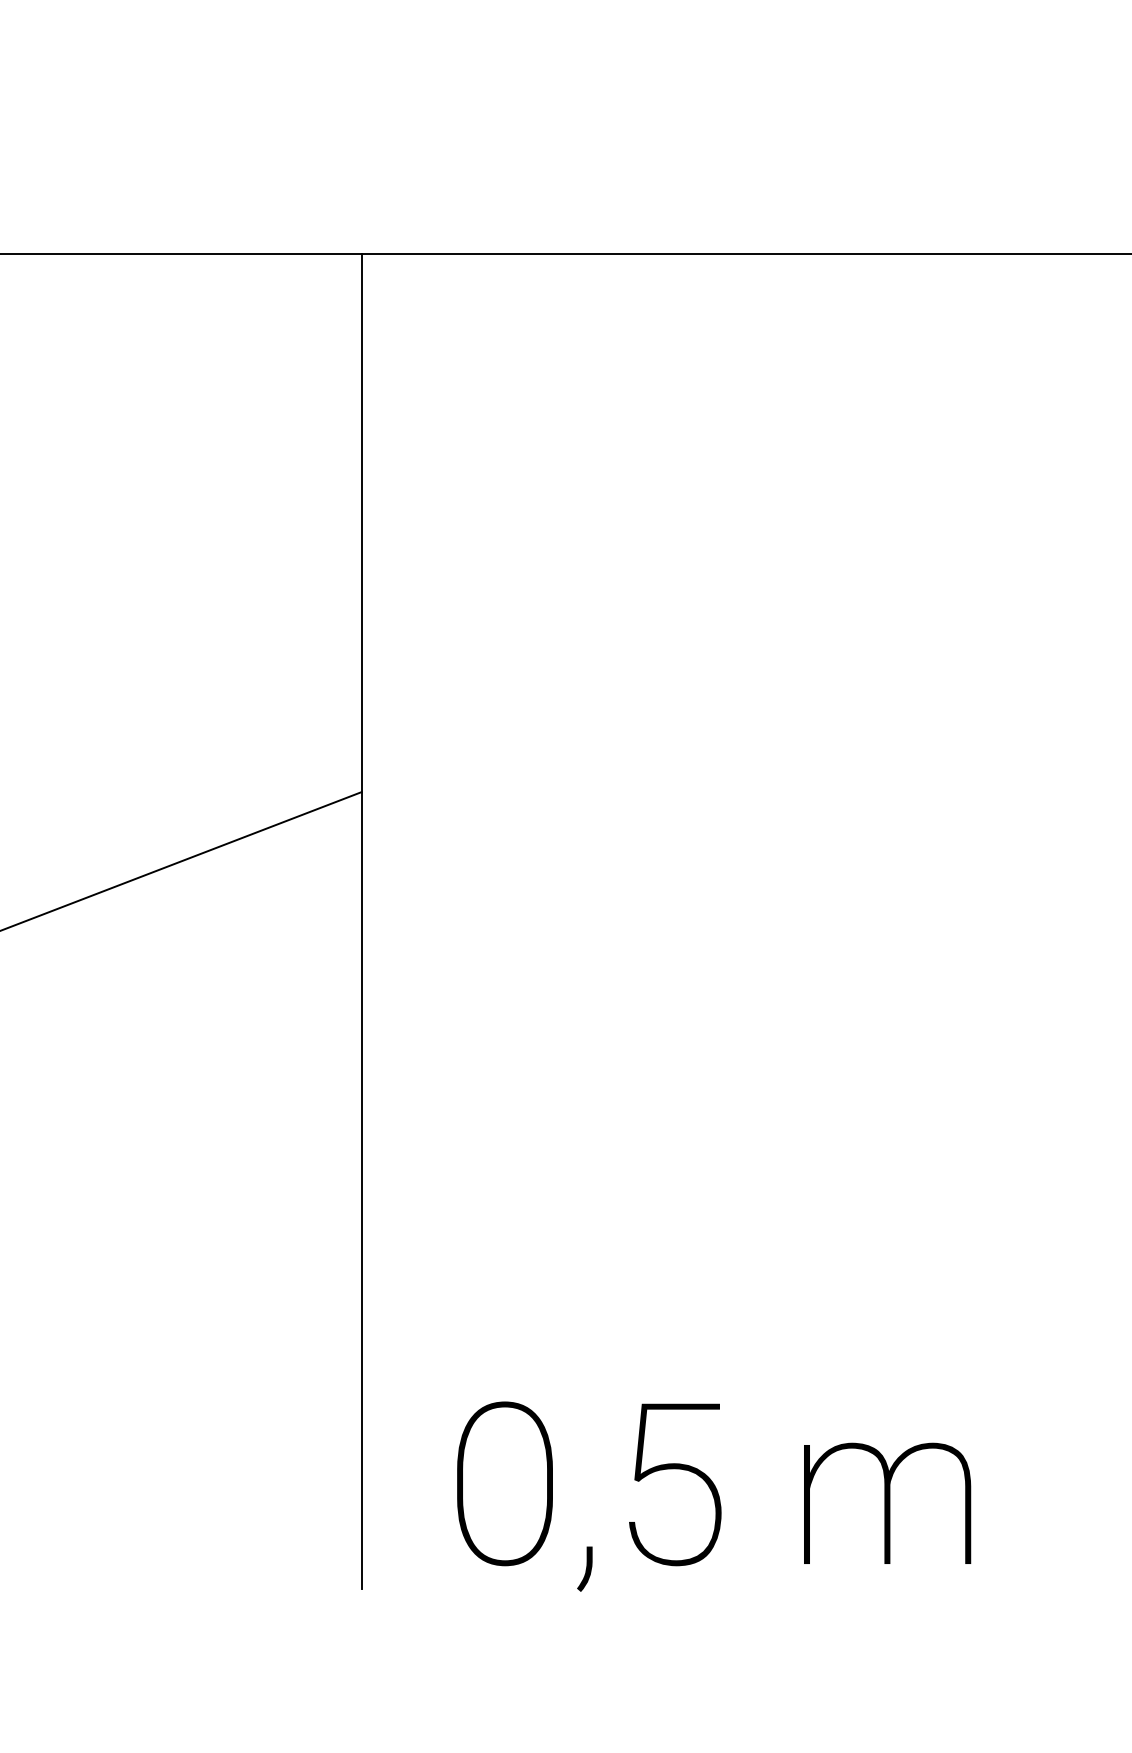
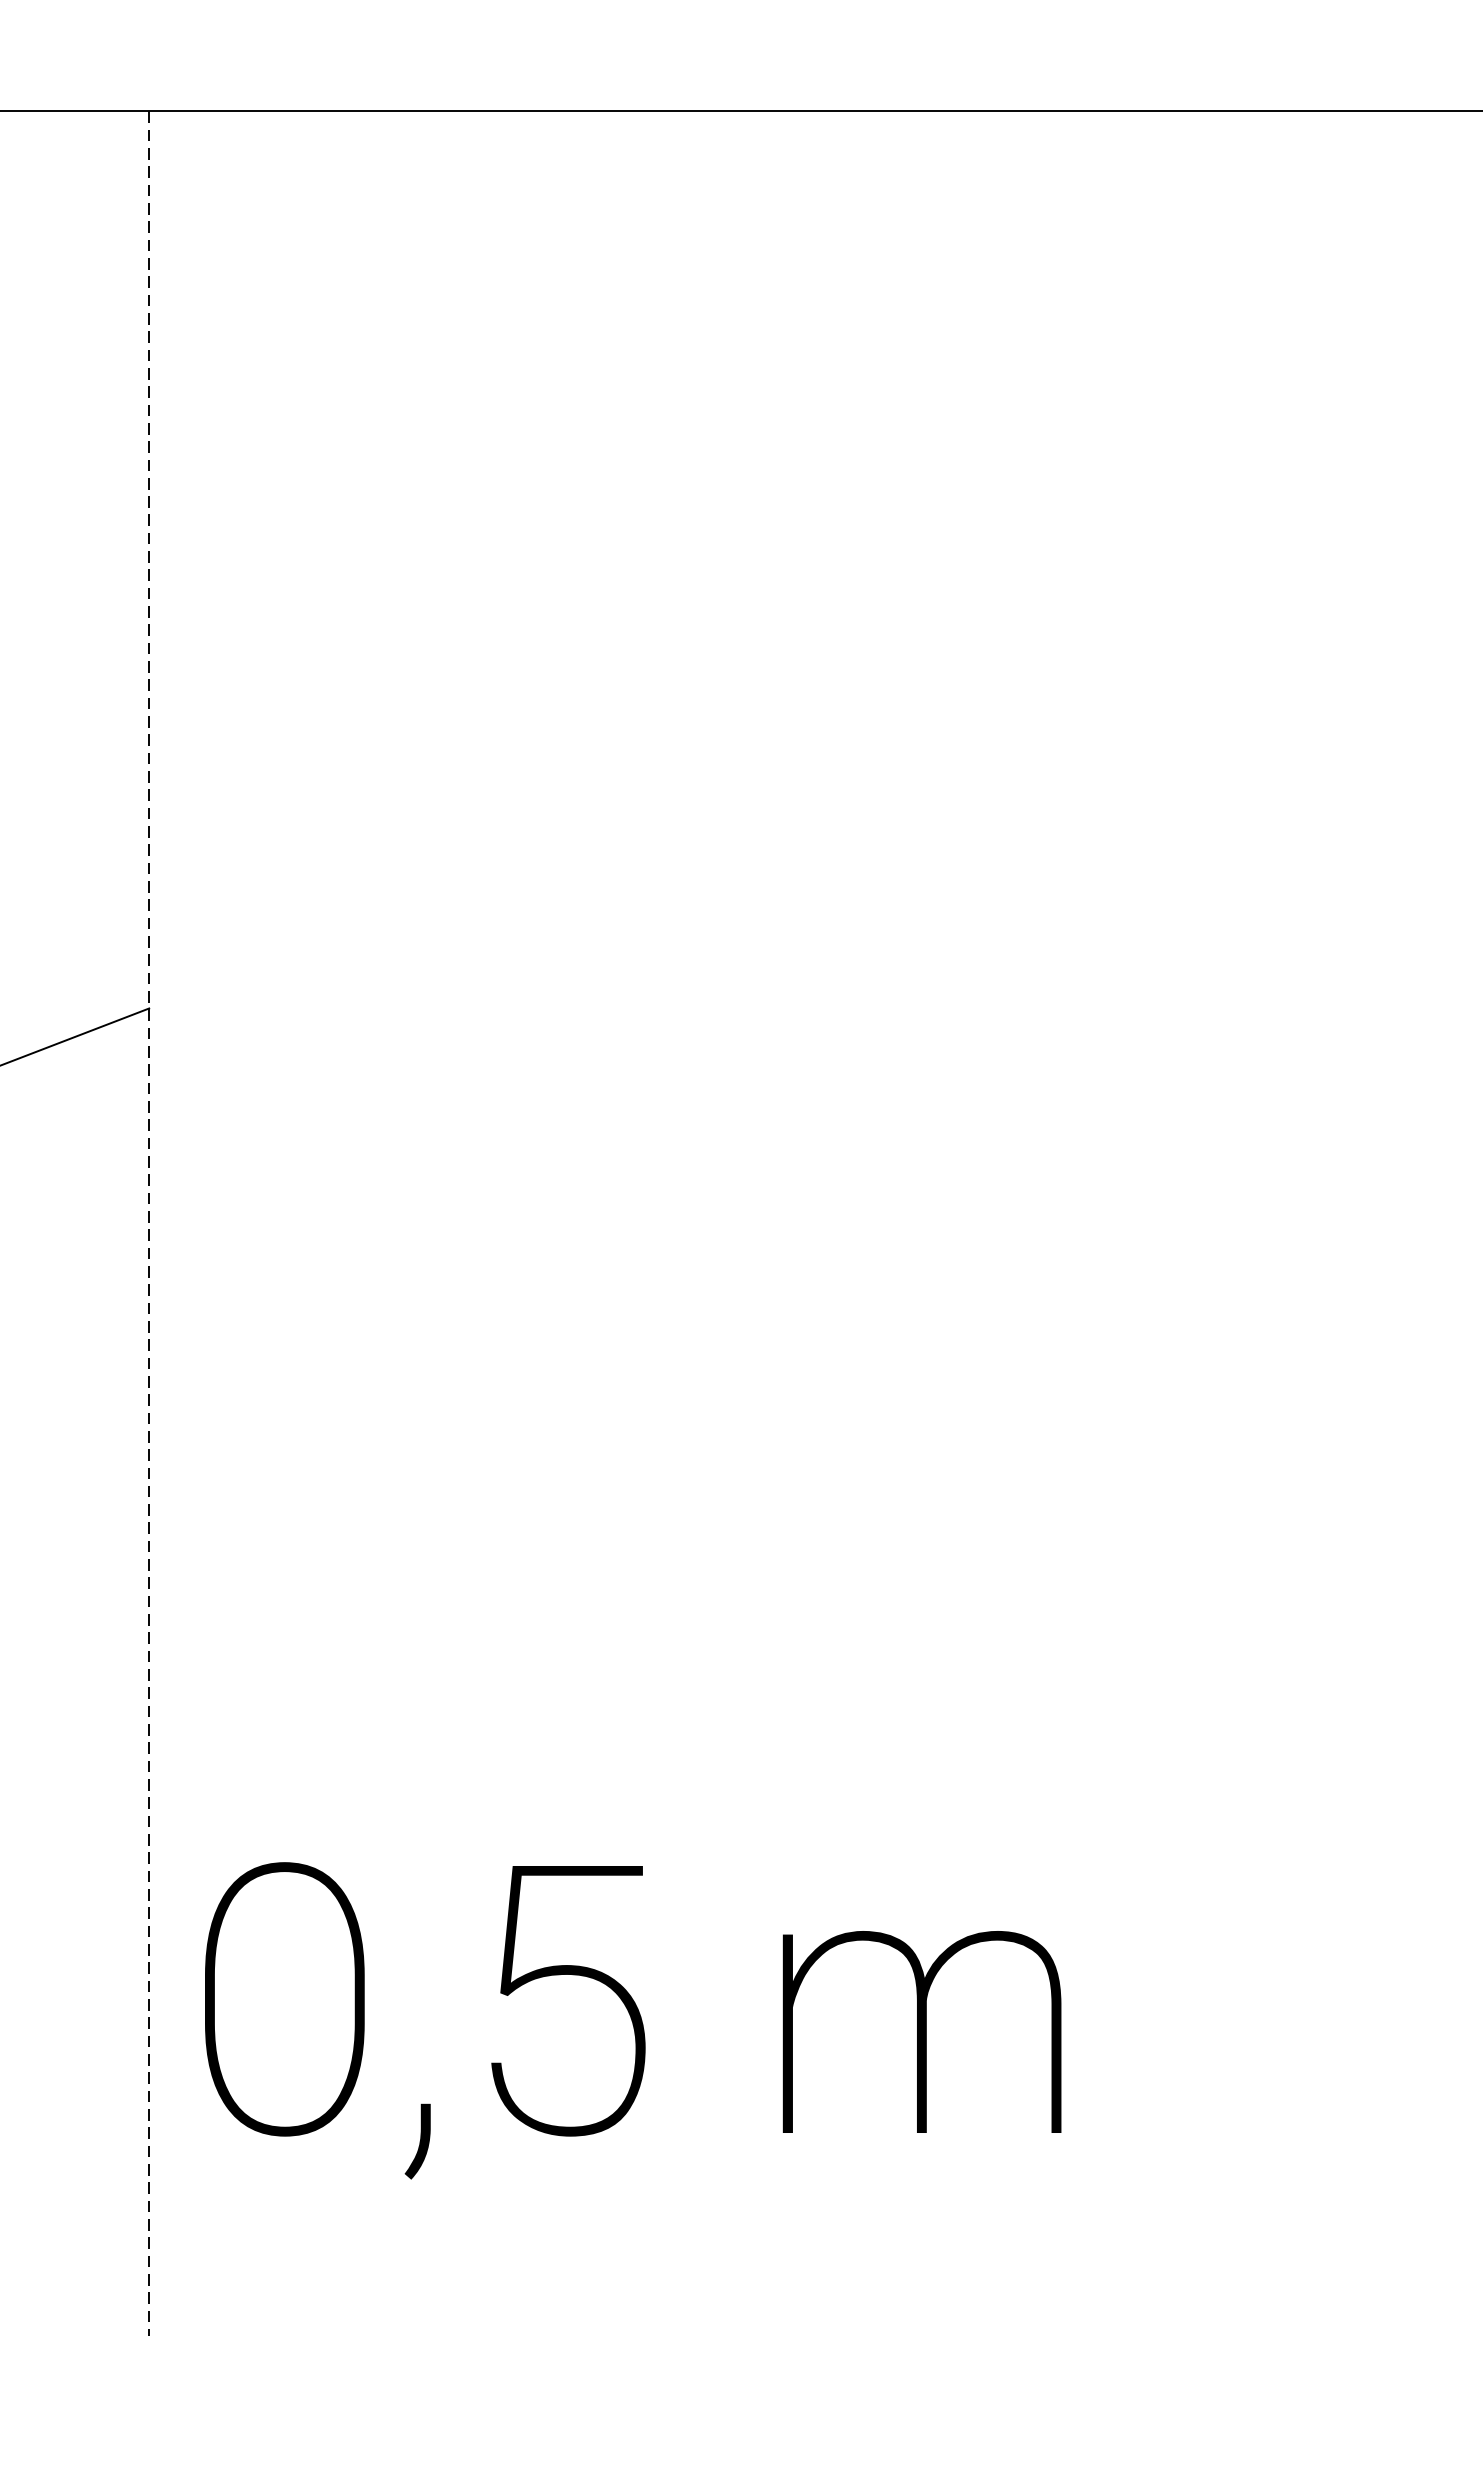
line: (361, 921) -> (148, 1224), solid -> dashed
text: (714, 1496) -> (633, 2020), moved

